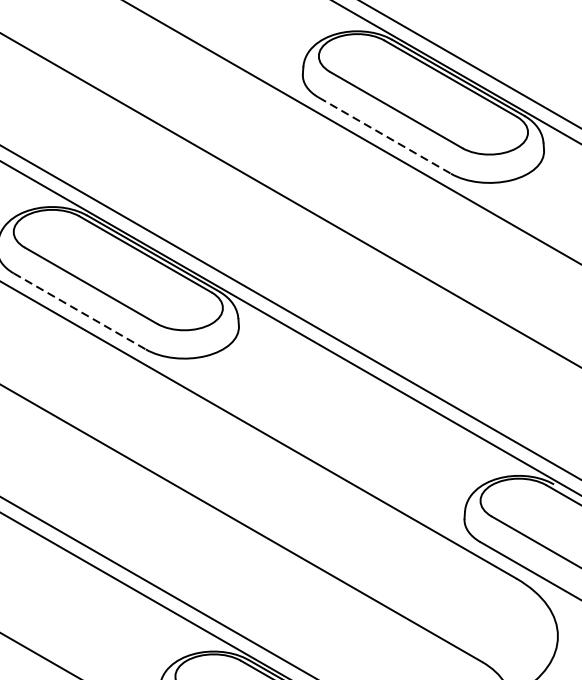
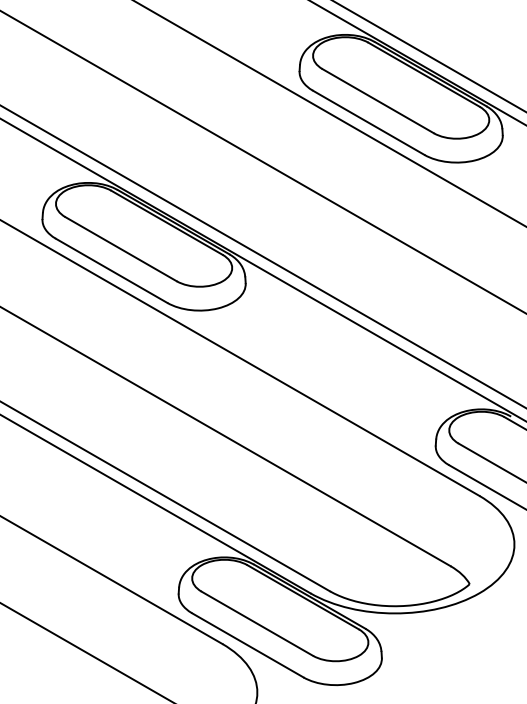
line: (385, 136) -> (369, 123), dashed -> solid
line: (80, 312) -> (112, 271), dashed -> solid

